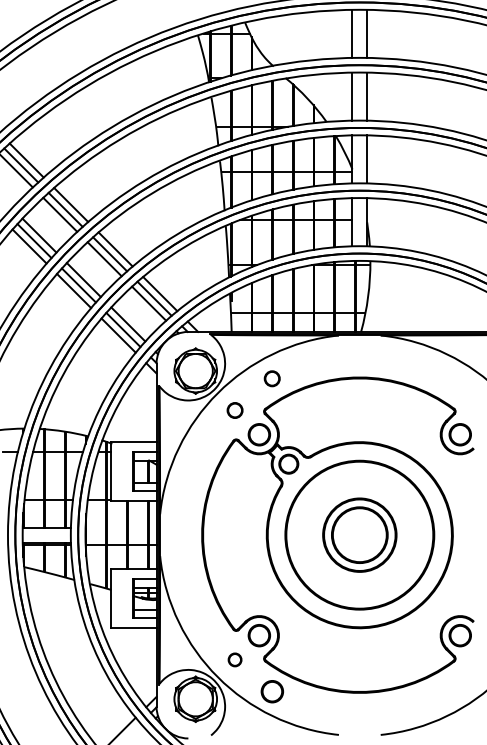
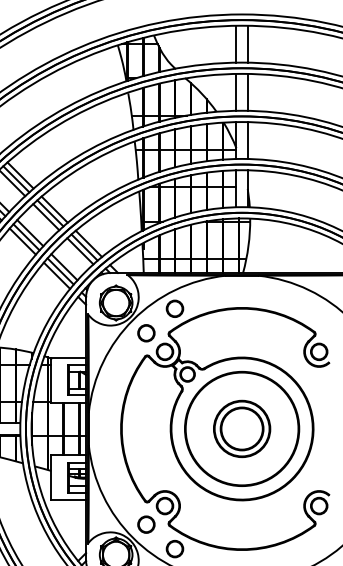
circle: (271, 378) -> (174, 308), size x1.43
part: (234, 410) -> (145, 333), size x1.43
circle: (234, 659) -> (145, 524), size x1.67

